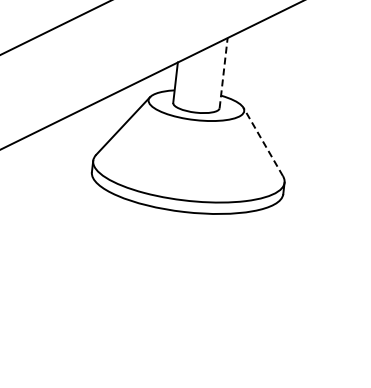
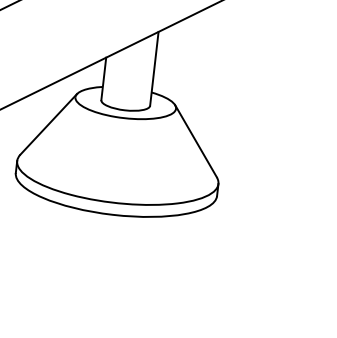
line: (223, 72) -> (154, 68), dashed -> solid
line: (263, 141) -> (196, 140), dashed -> solid

